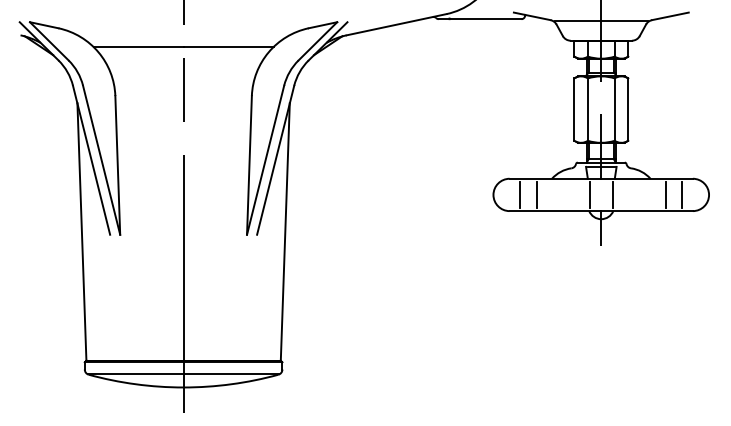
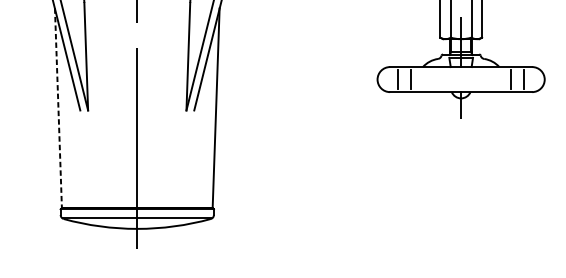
line: (589, 194) -> (452, 79), removed
line: (613, 194) -> (470, 79), removed
line: (81, 231) -> (58, 107), solid -> dashed

